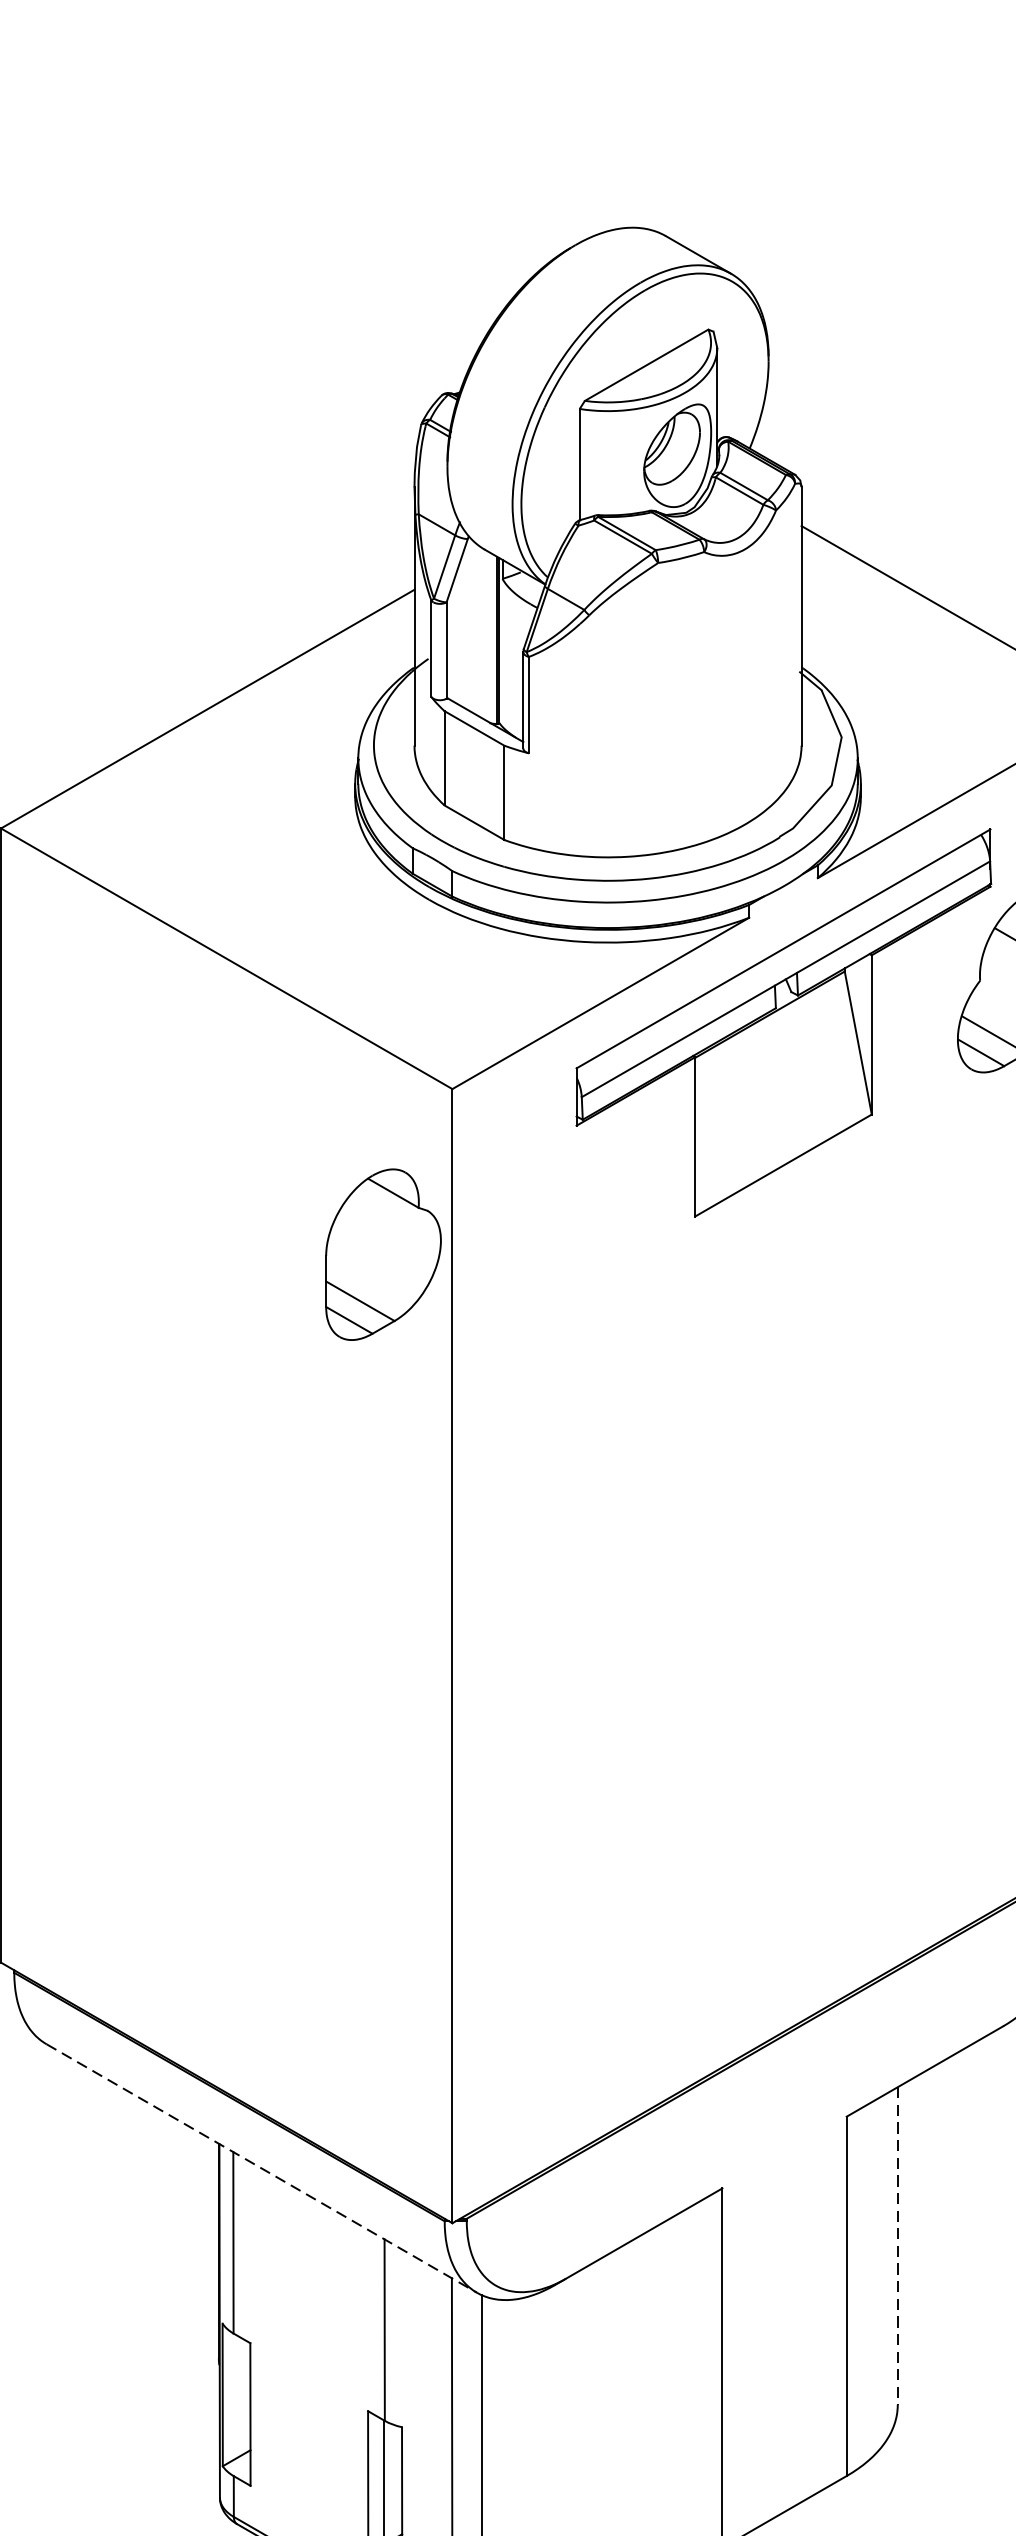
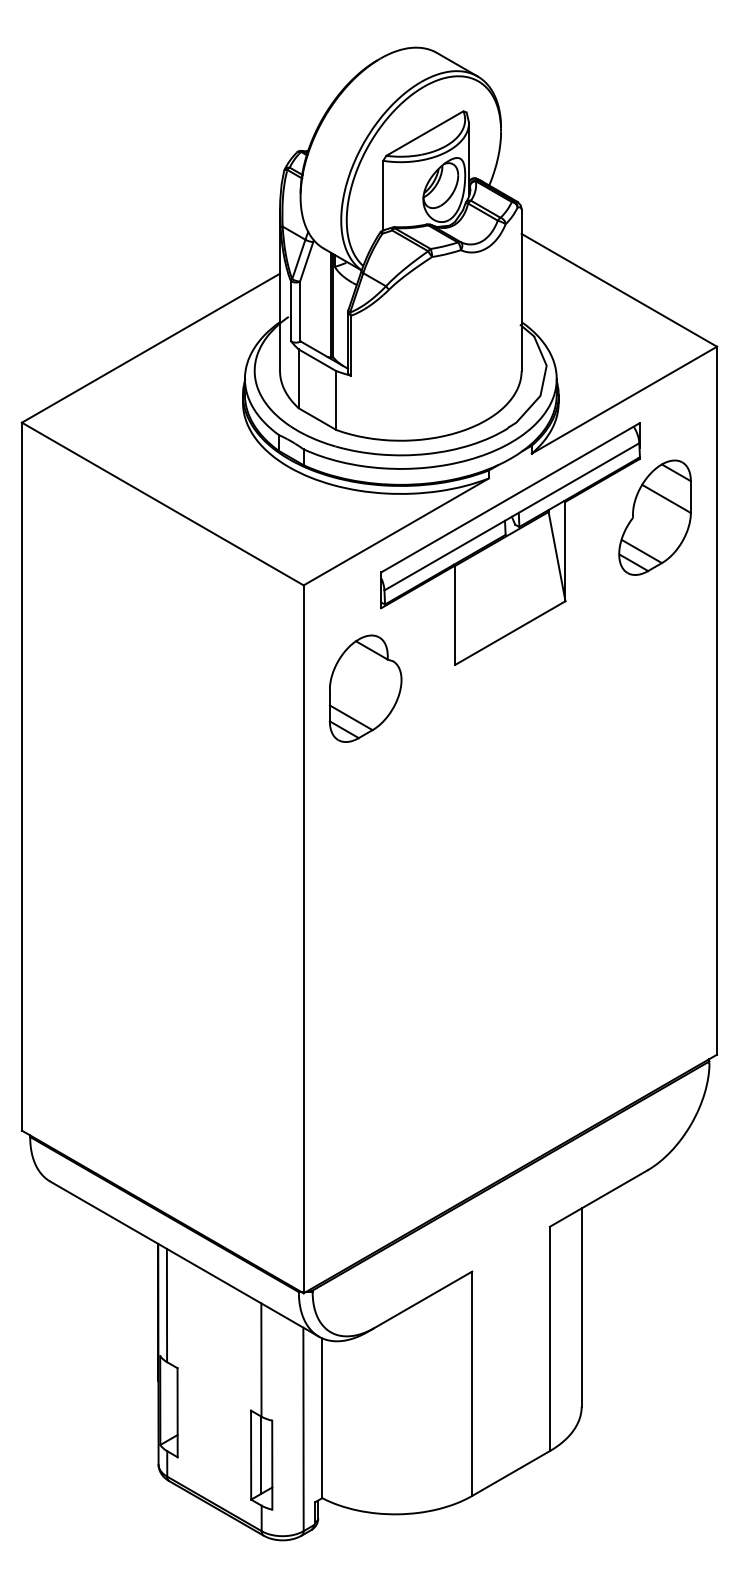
part: (383, 1254) -> (365, 688), moved
line: (263, 2169) -> (185, 1259), dashed -> solid
line: (897, 2247) -> (581, 1308), dashed -> solid

